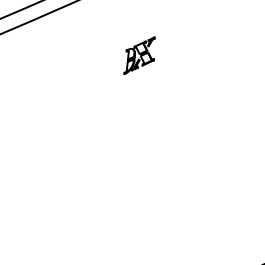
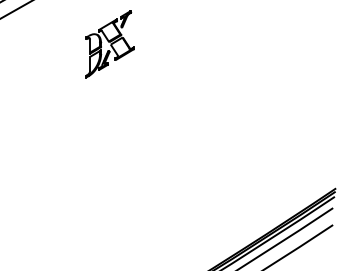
part: (139, 55) -> (109, 44), size x1.67

